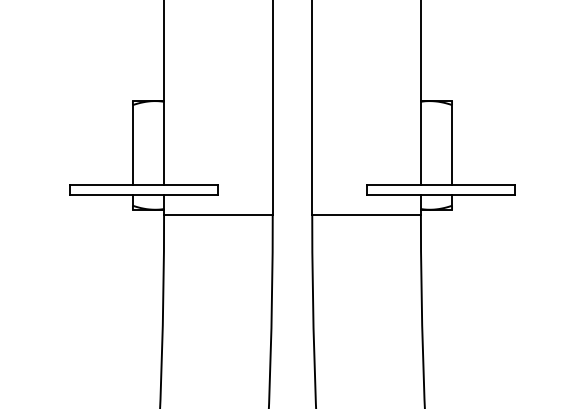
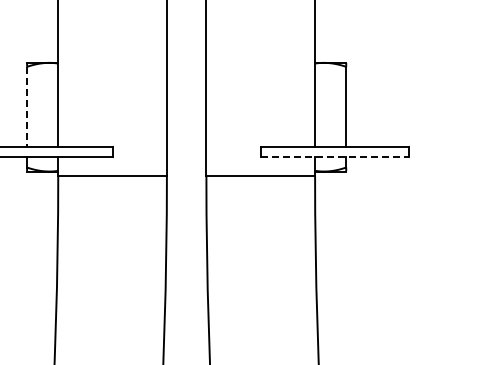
line: (132, 145) -> (26, 107), solid -> dashed
line: (441, 194) -> (335, 156), solid -> dashed

